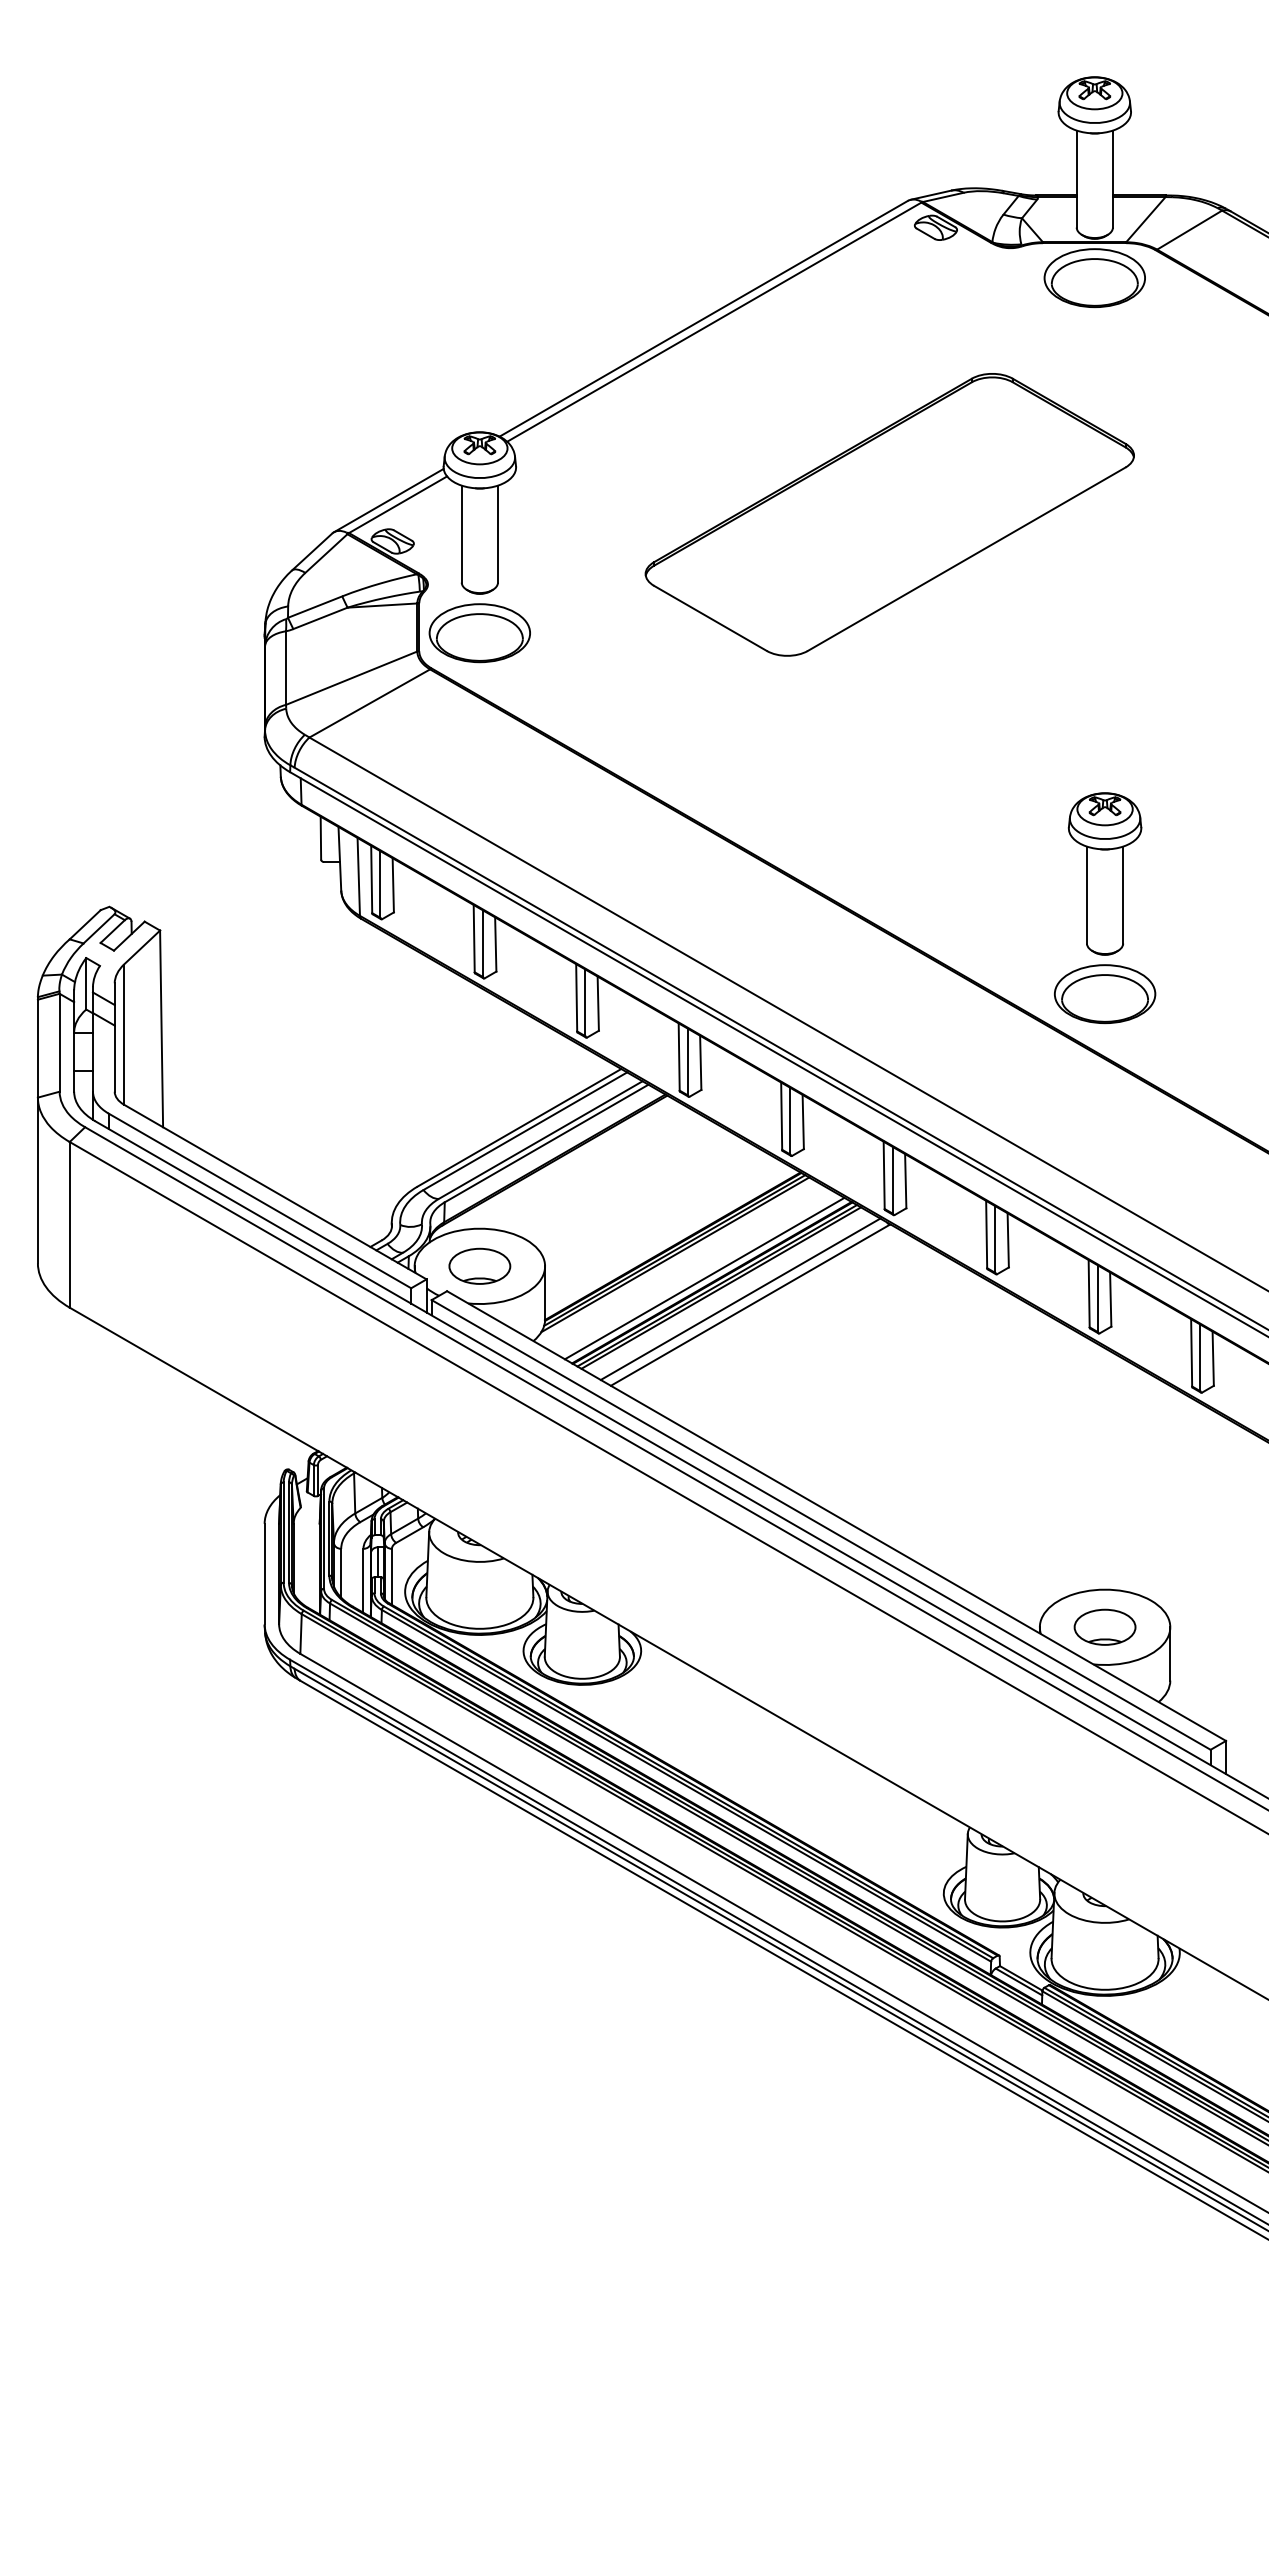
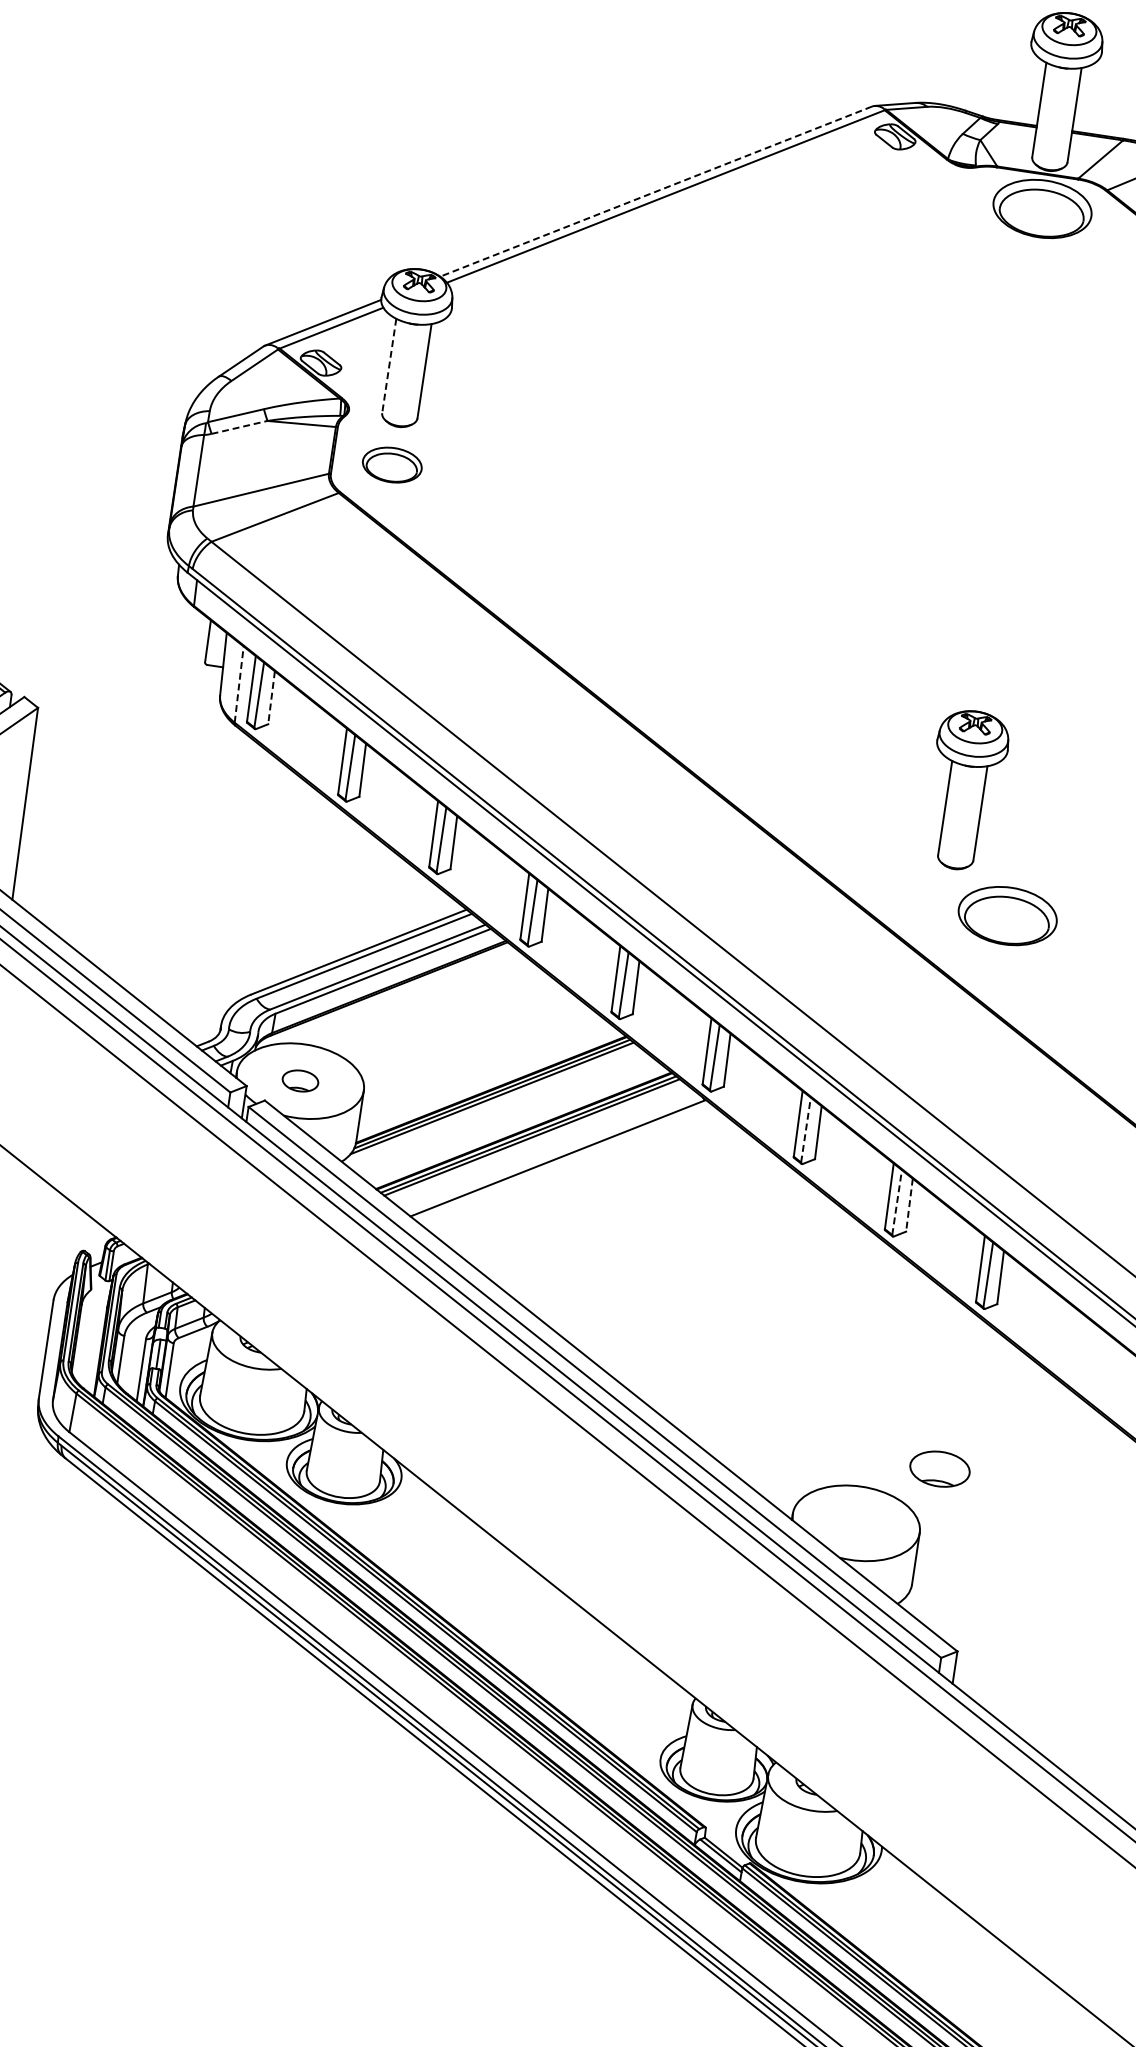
line: (703, 318) -> (655, 191), solid -> dashed
part: (889, 514) -> (808, 409), removed
line: (461, 534) -> (388, 366), solid -> dashed
line: (320, 618) -> (239, 427), solid -> dashed
part: (479, 633) -> (392, 465), size x0.6
line: (358, 876) -> (239, 684), solid -> dashed
line: (393, 885) -> (271, 697), solid -> dashed
part: (1105, 994) -> (1008, 916), moved
line: (995, 1239) -> (806, 1130), solid -> dashed
part: (479, 1265) -> (300, 1080), size x0.6
line: (704, 1278) -> (517, 1125), removed
line: (740, 1298) -> (549, 1150), removed
line: (1097, 1298) -> (896, 1202), solid -> dashed
line: (1110, 1300) -> (909, 1206), solid -> dashed
part: (1104, 1626) -> (939, 1468), moved

